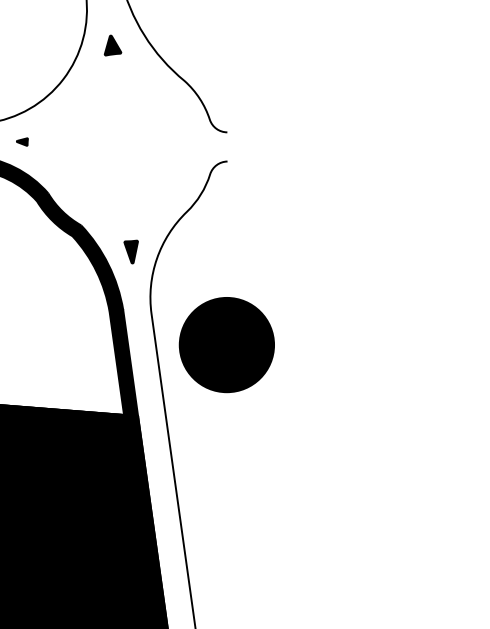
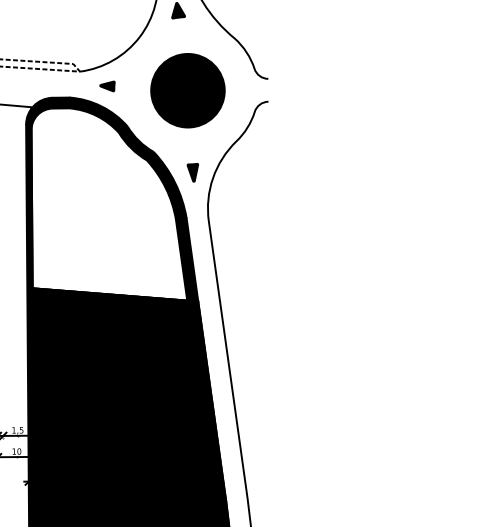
part: (22, 142) -> (107, 86), size x1.67
part: (226, 344) -> (187, 90), moved

